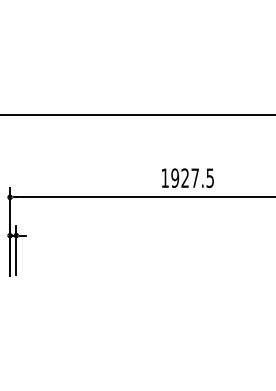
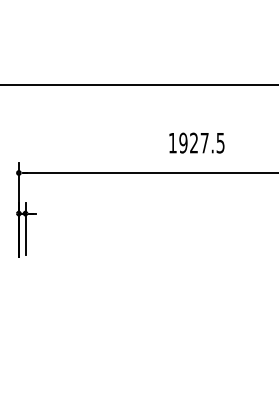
text: (187, 177) -> (196, 142), moved

